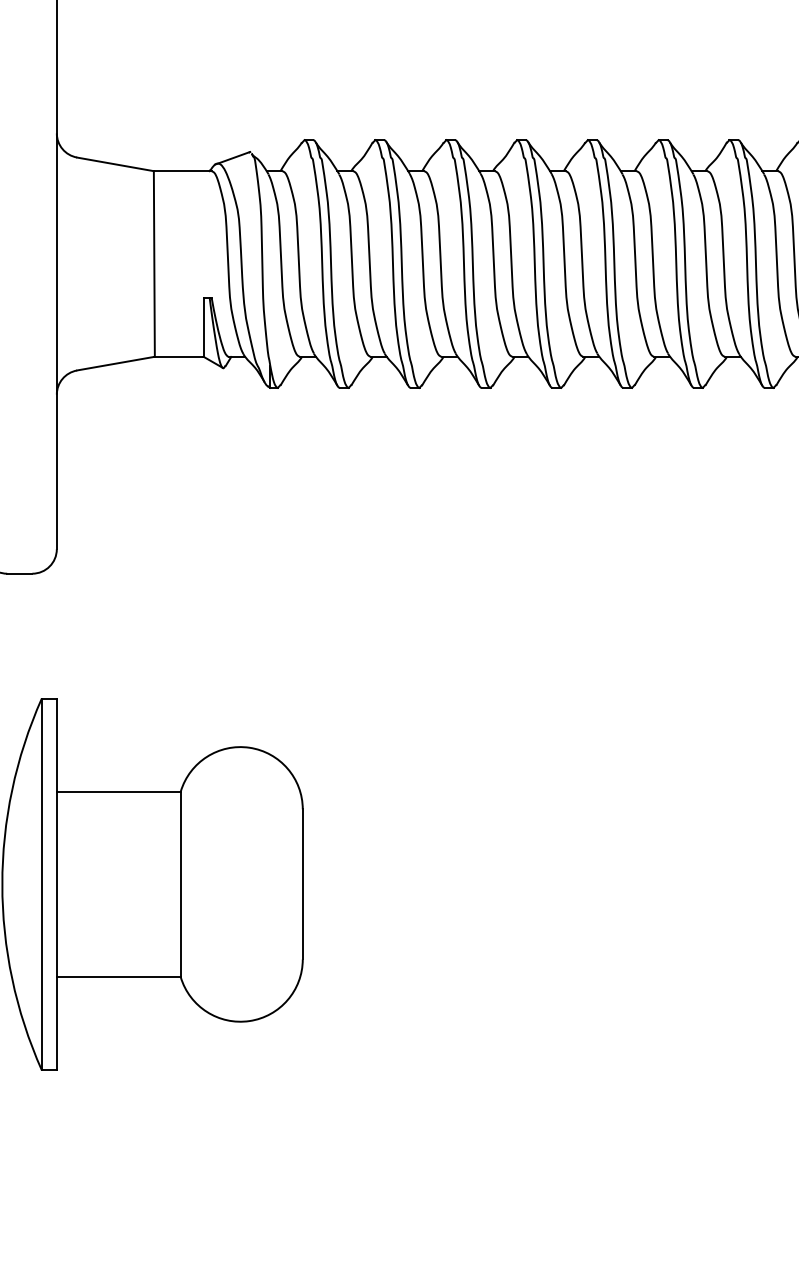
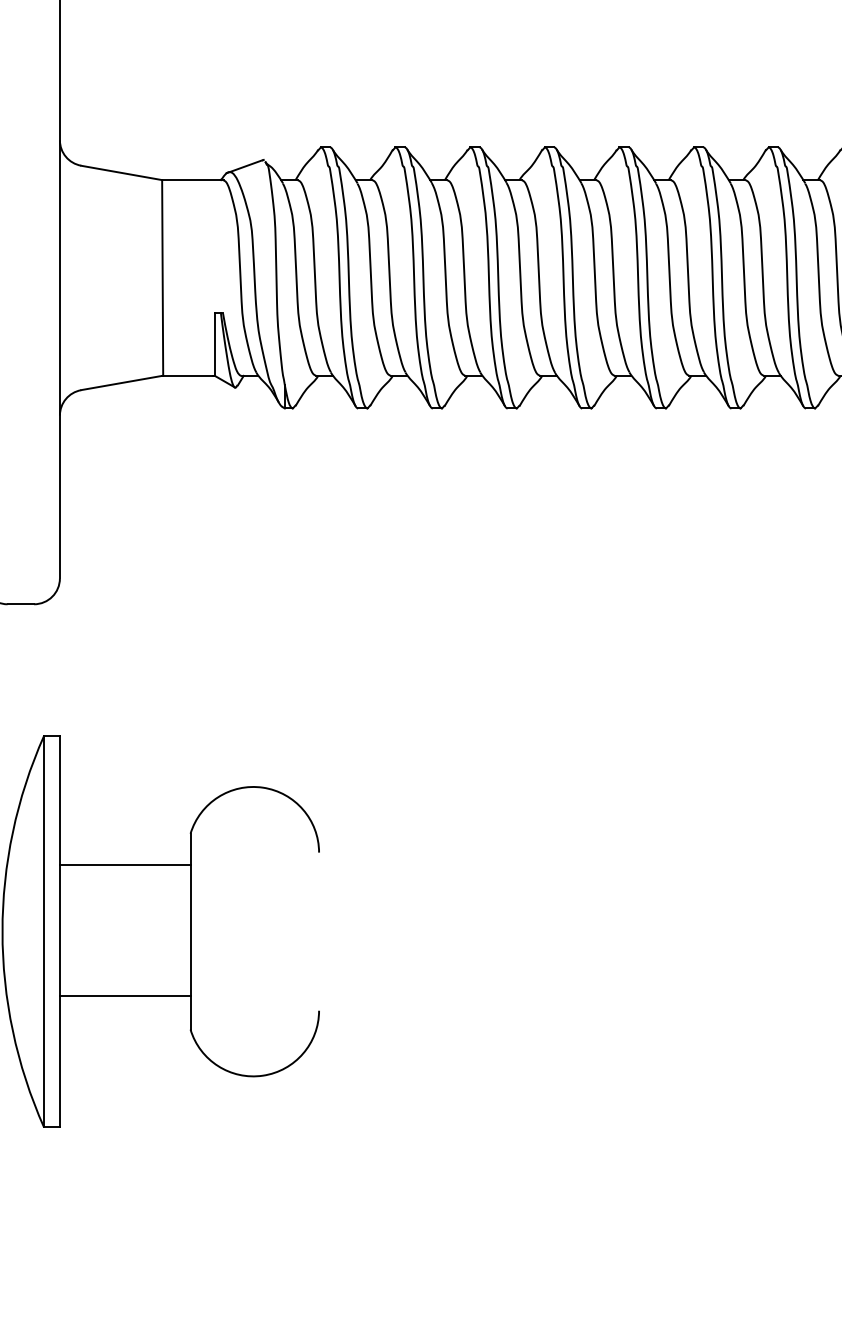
line: (118, 791) -> (124, 864), moved
line: (303, 884) -> (319, 931), removed
line: (118, 977) -> (124, 995), moved

